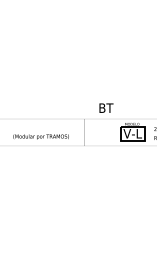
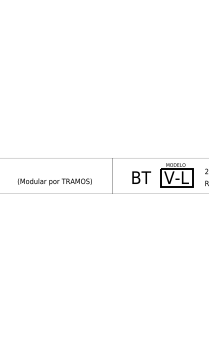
text: (106, 108) -> (141, 177), moved

